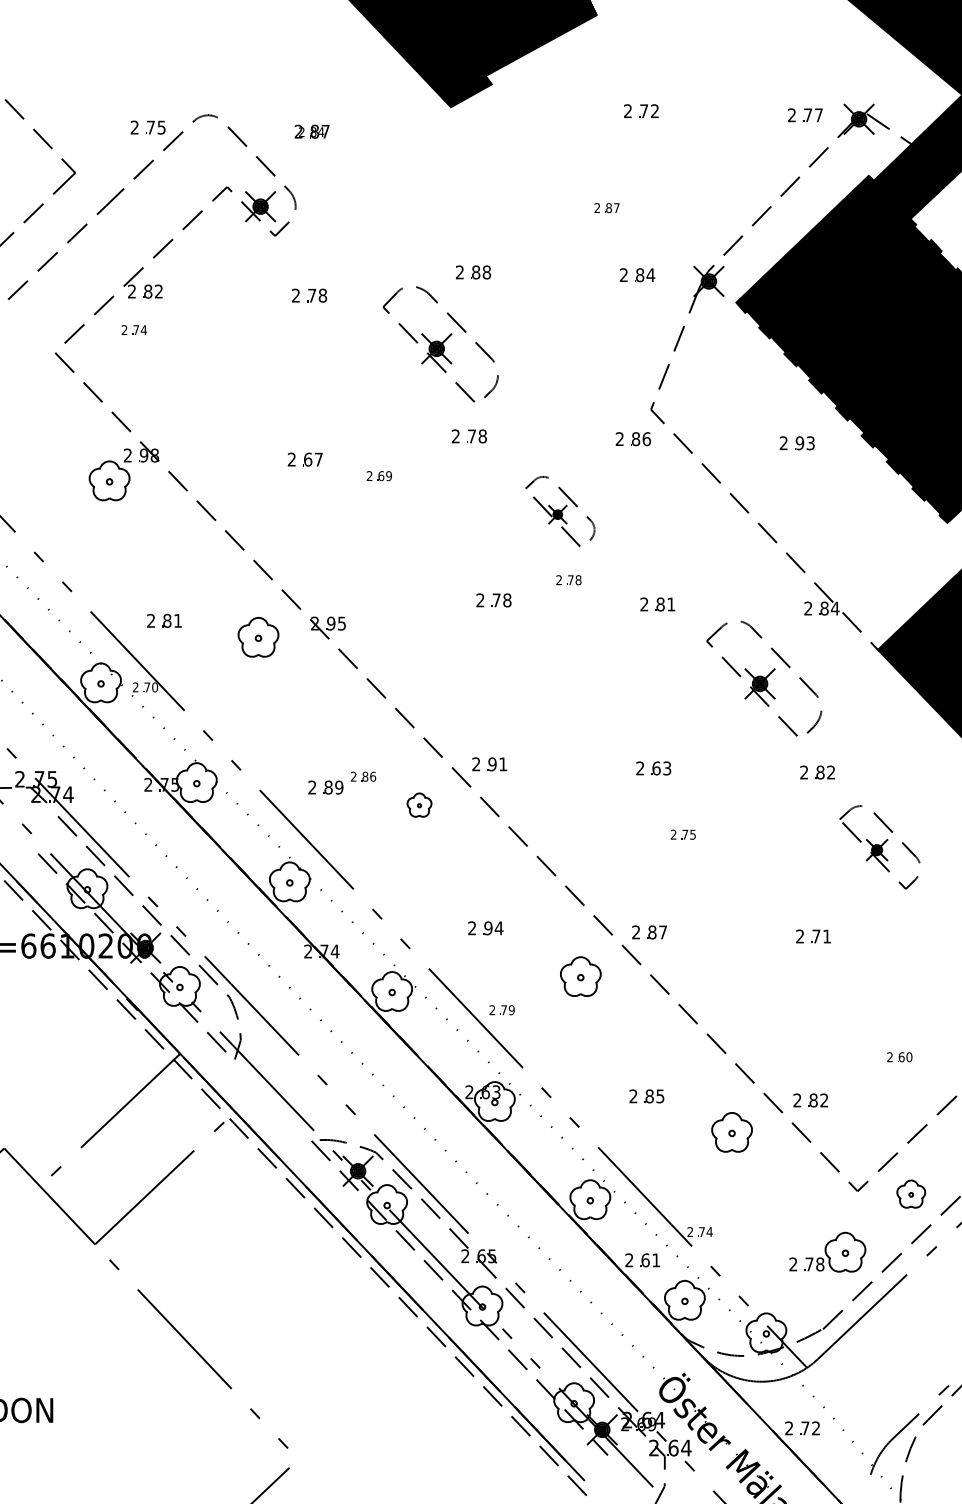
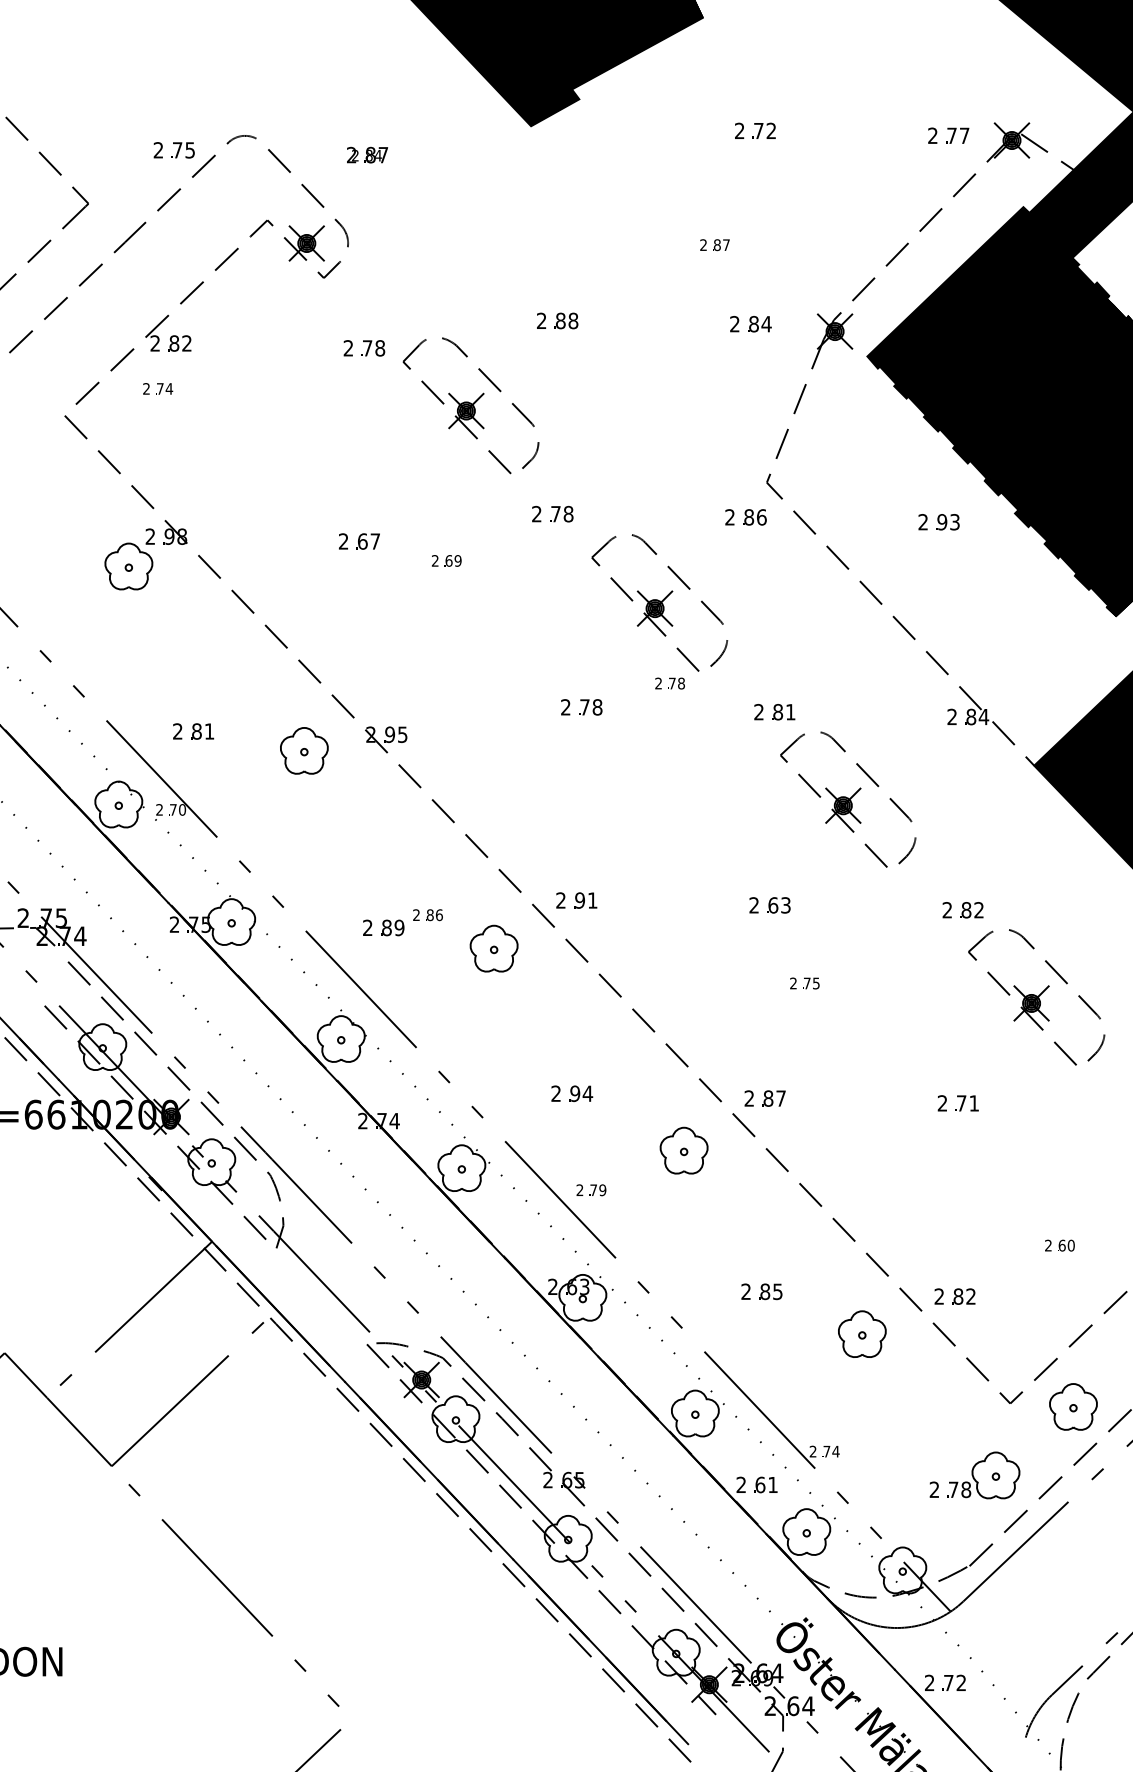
part: (440, 344) -> (470, 405), moved
part: (559, 511) -> (659, 602), size x1.67
part: (764, 678) -> (848, 799), moved
part: (419, 805) -> (493, 948), size x1.67
part: (879, 846) -> (1036, 997), size x1.43
part: (911, 1193) -> (1073, 1406), size x1.43

